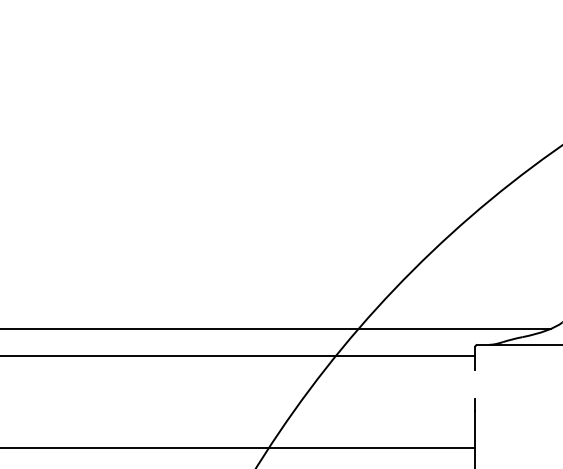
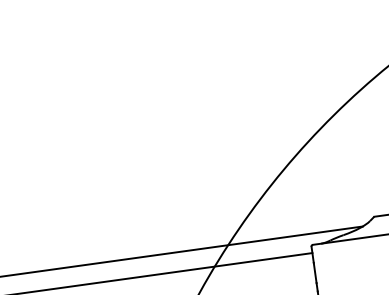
line: (475, 384) -> (315, 272), added

